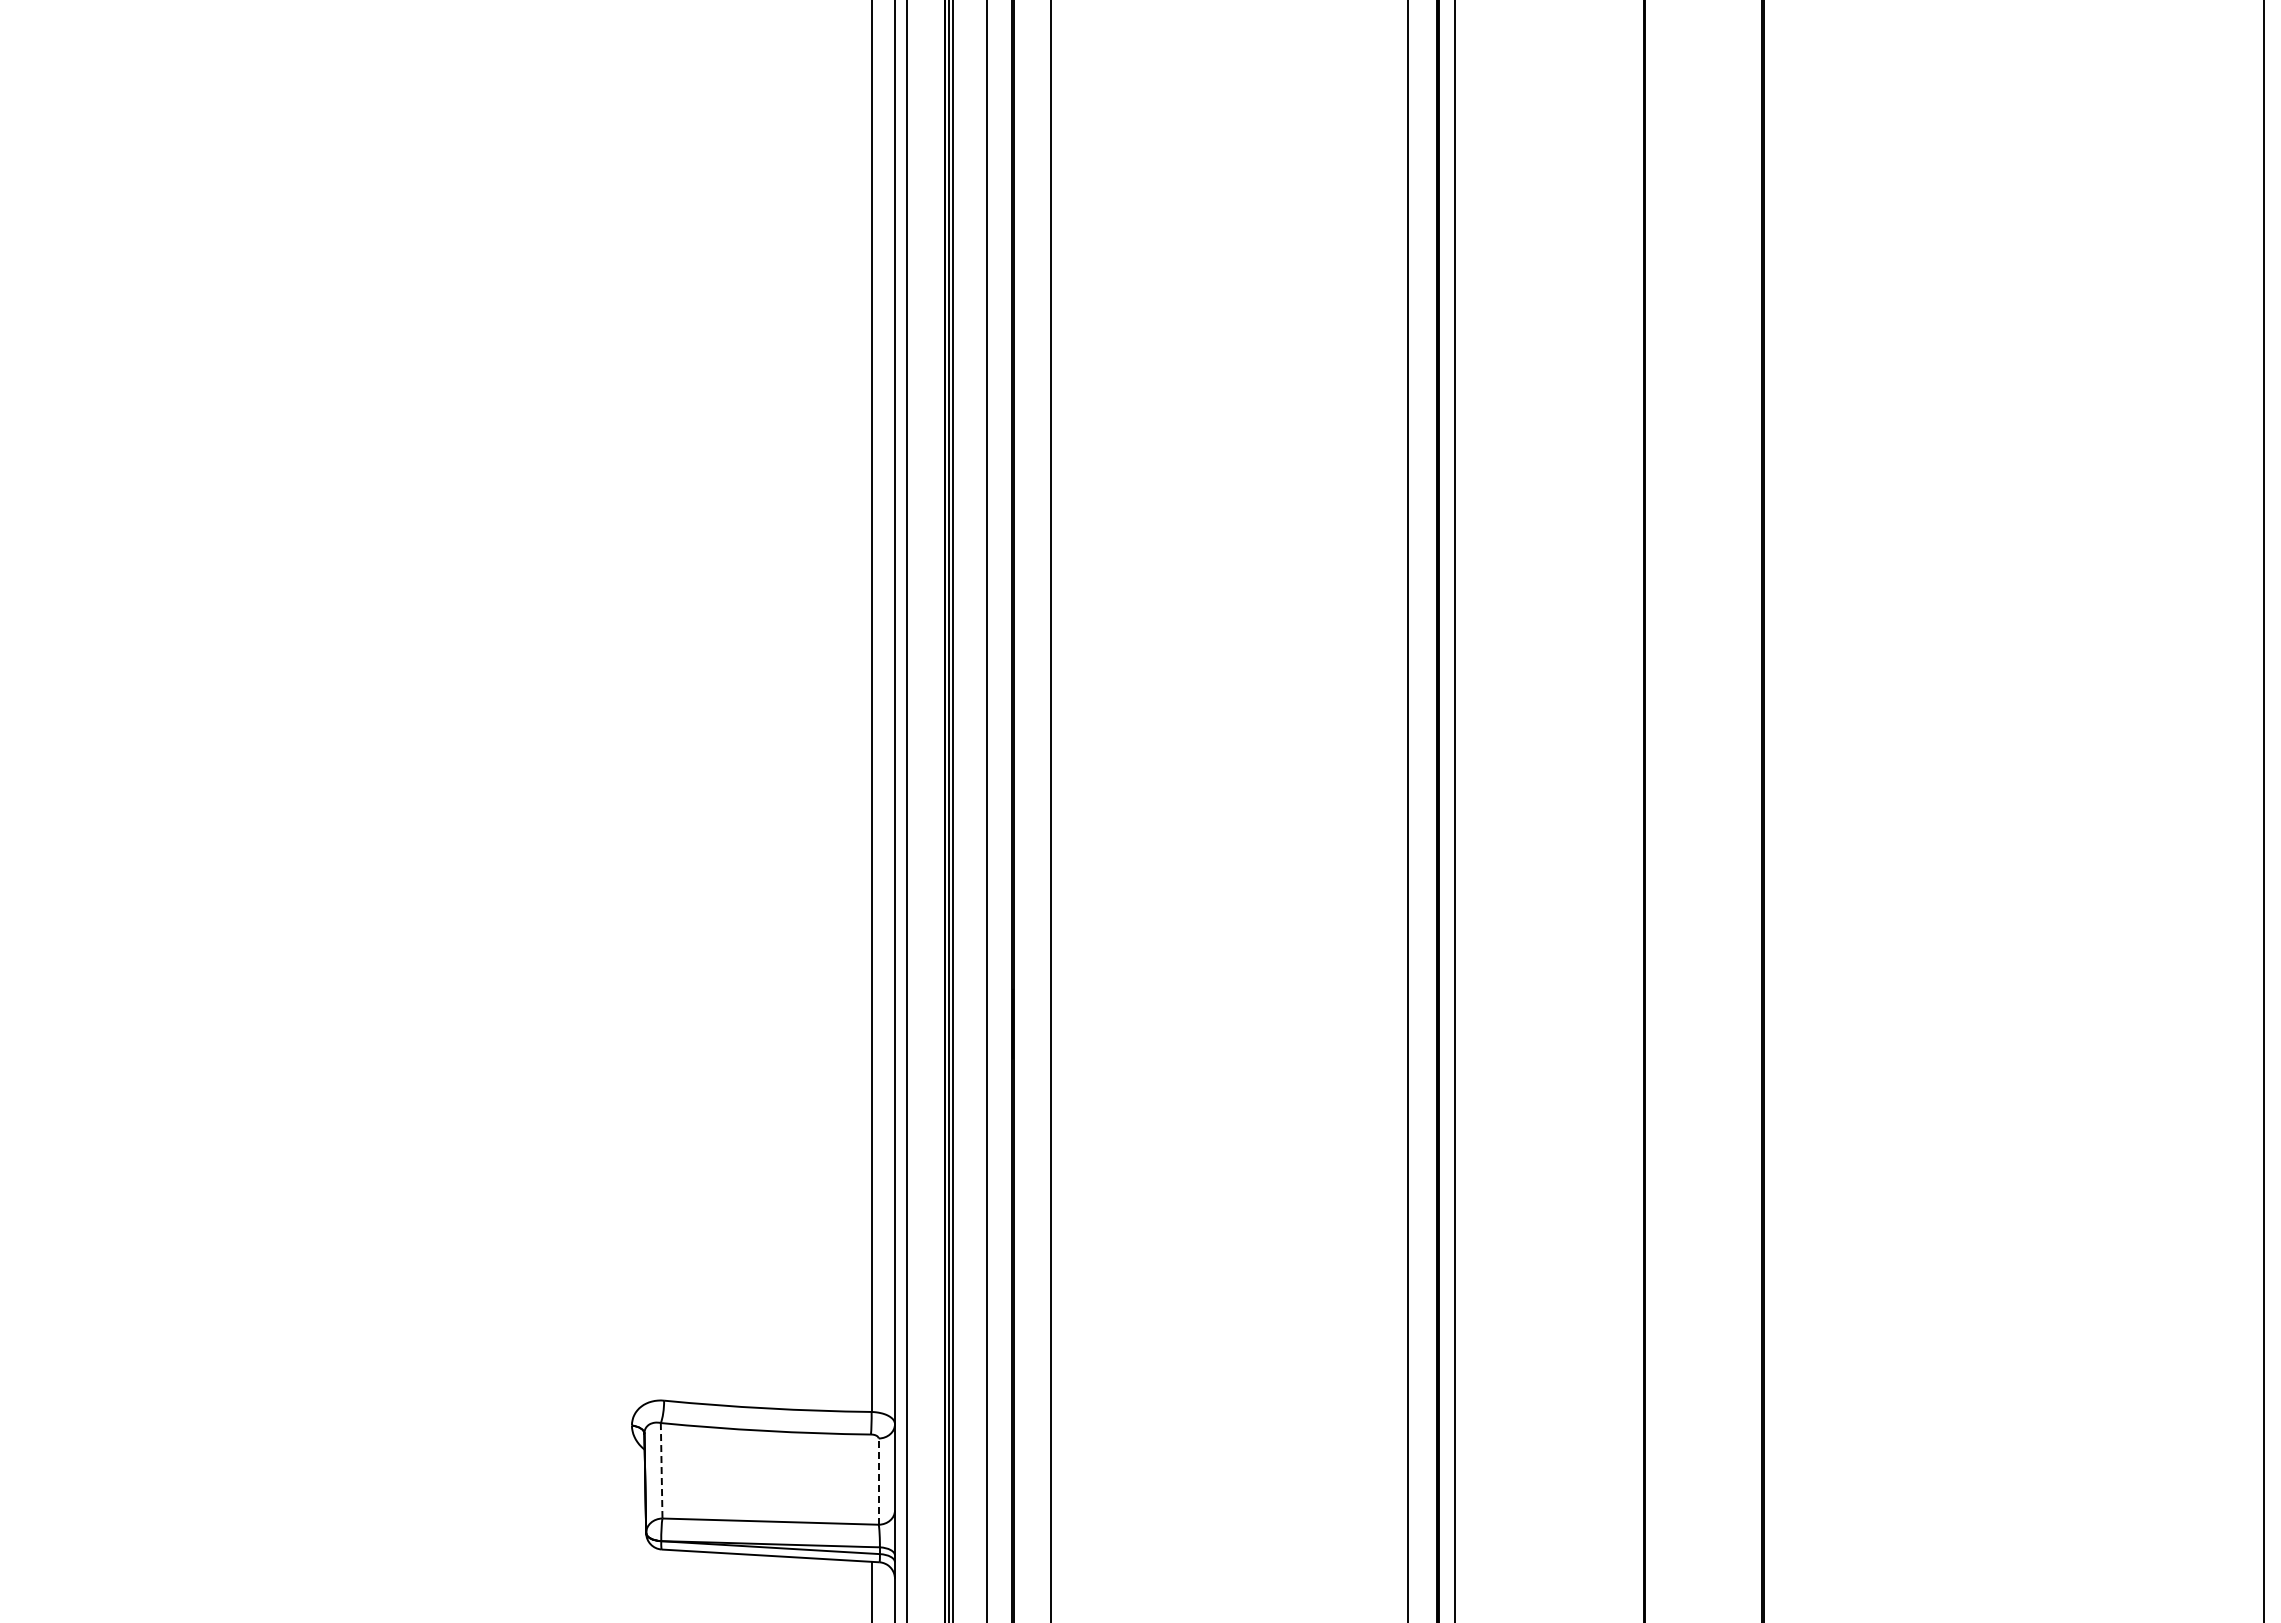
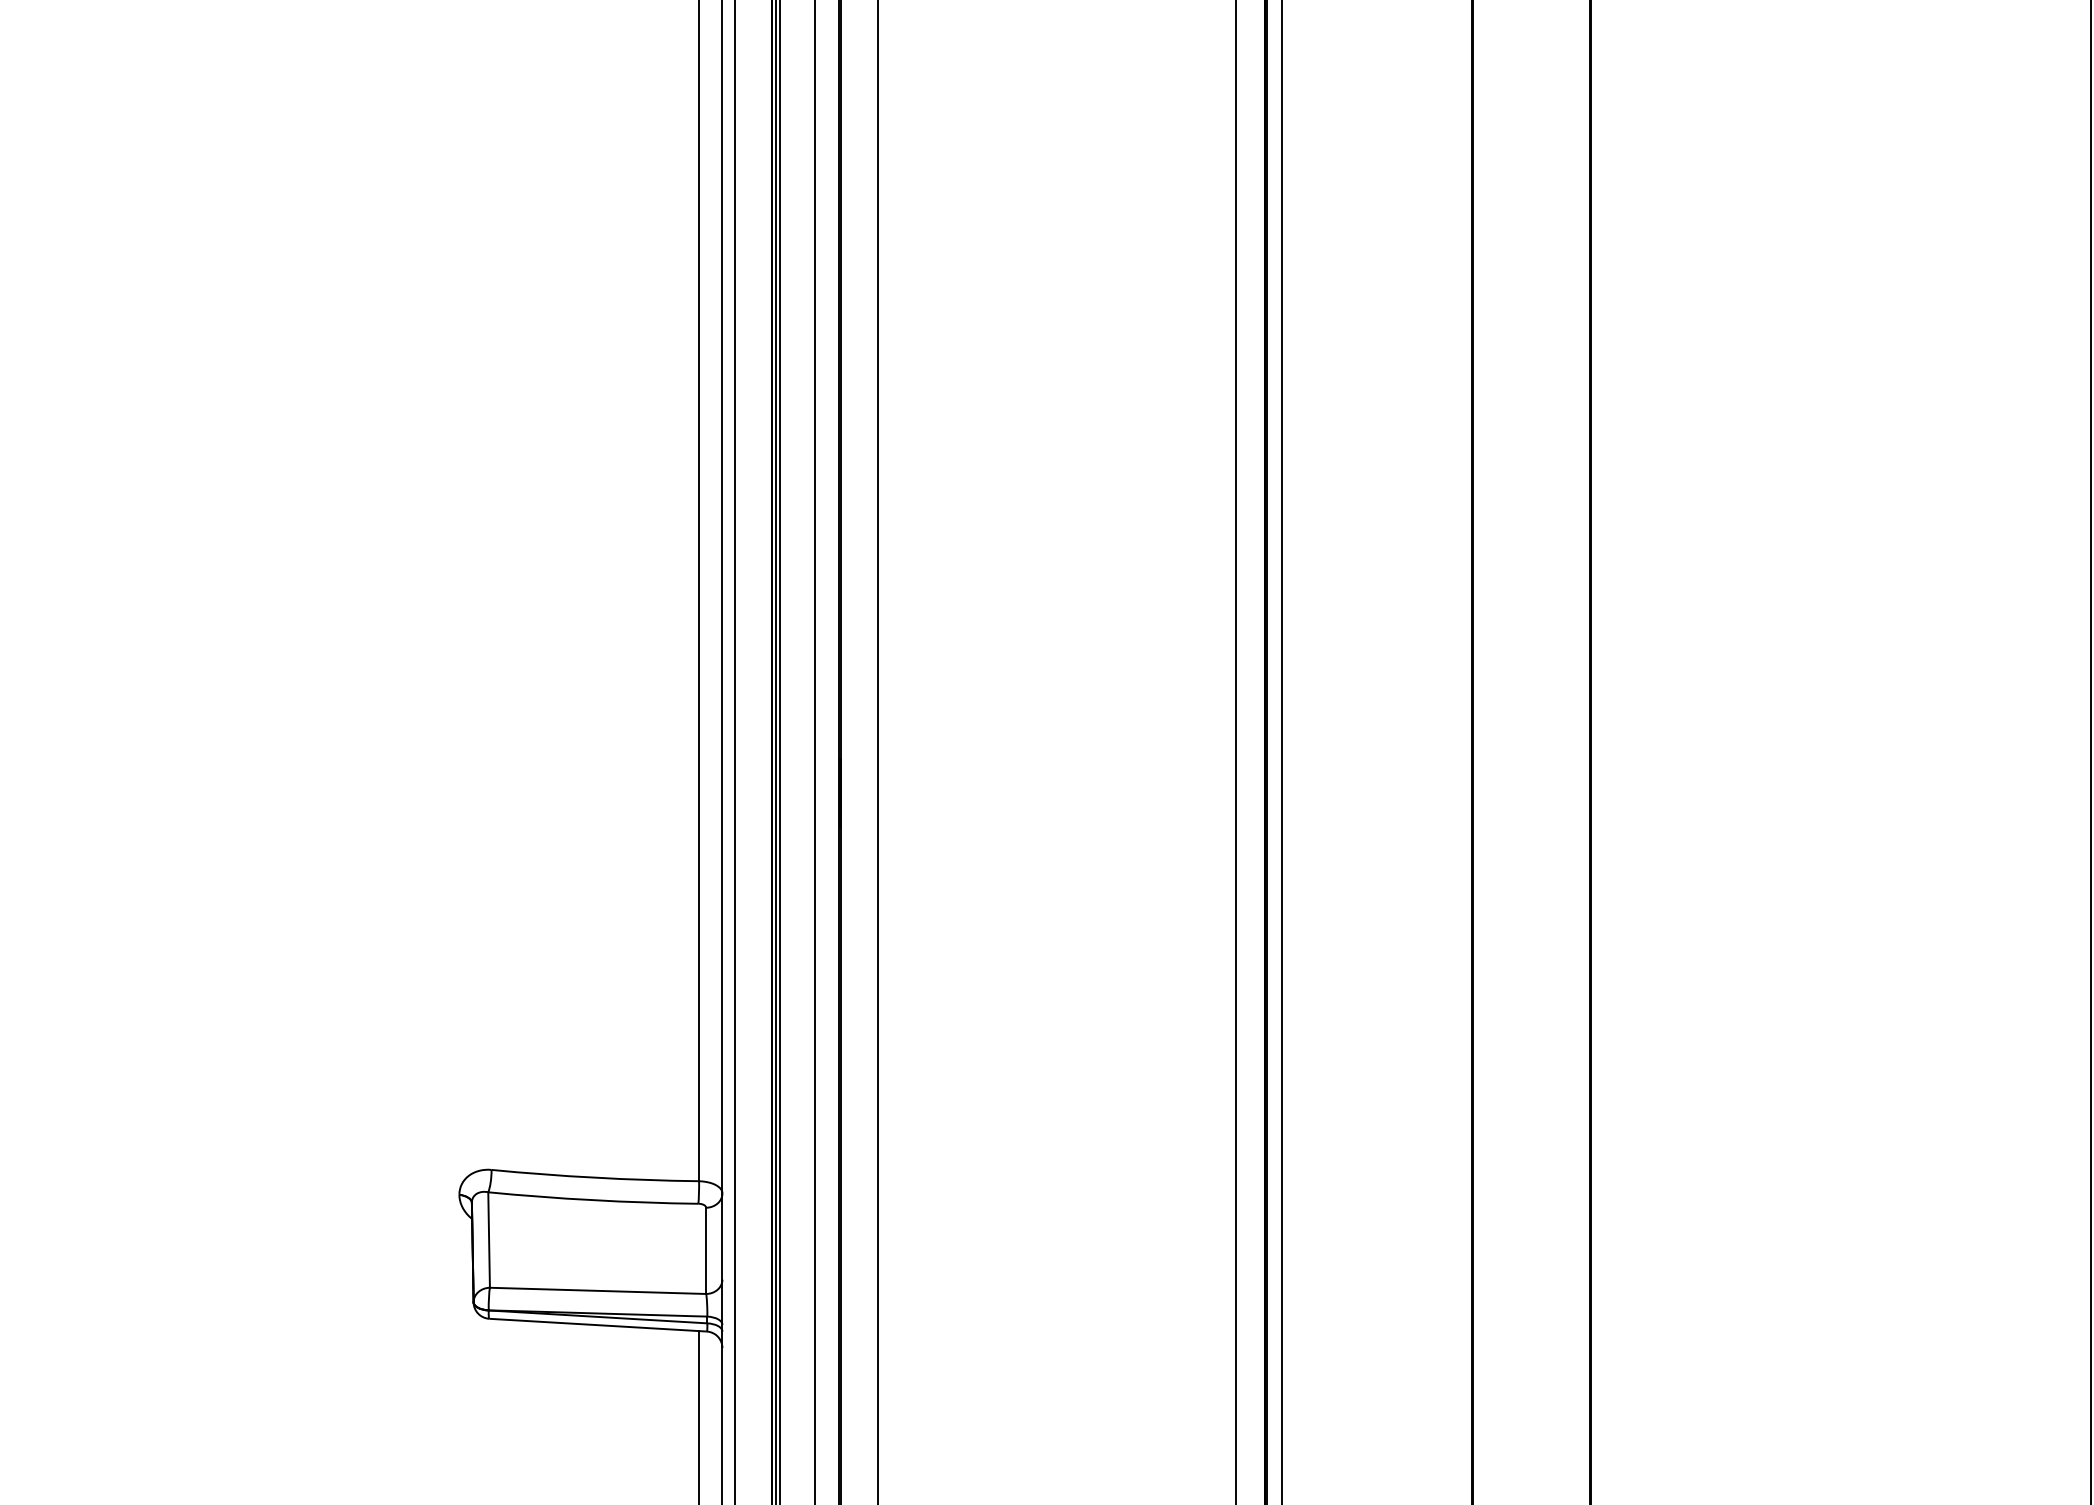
line: (661, 1470) -> (488, 1239), dashed -> solid
line: (878, 1481) -> (705, 1250), dashed -> solid

